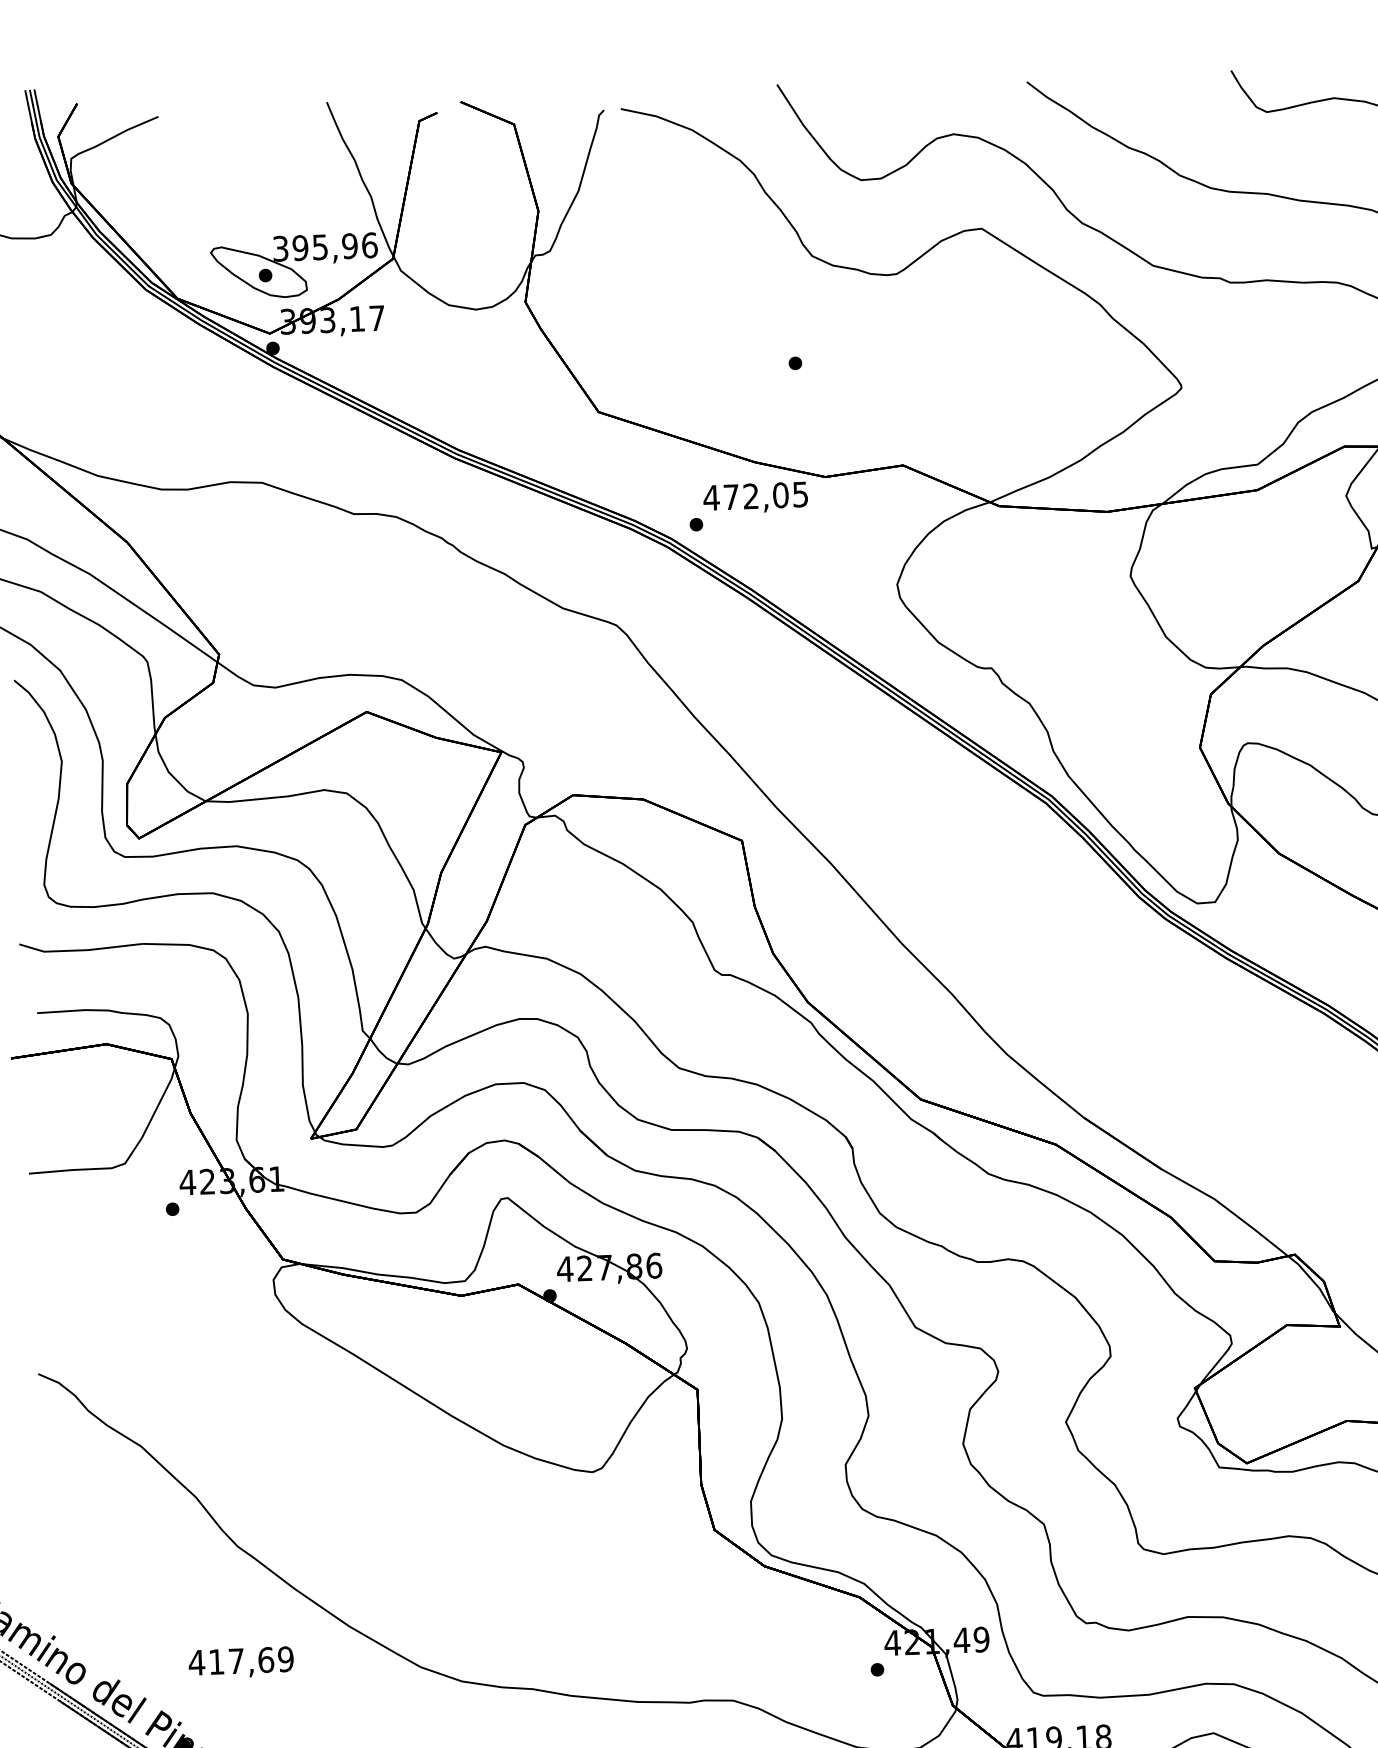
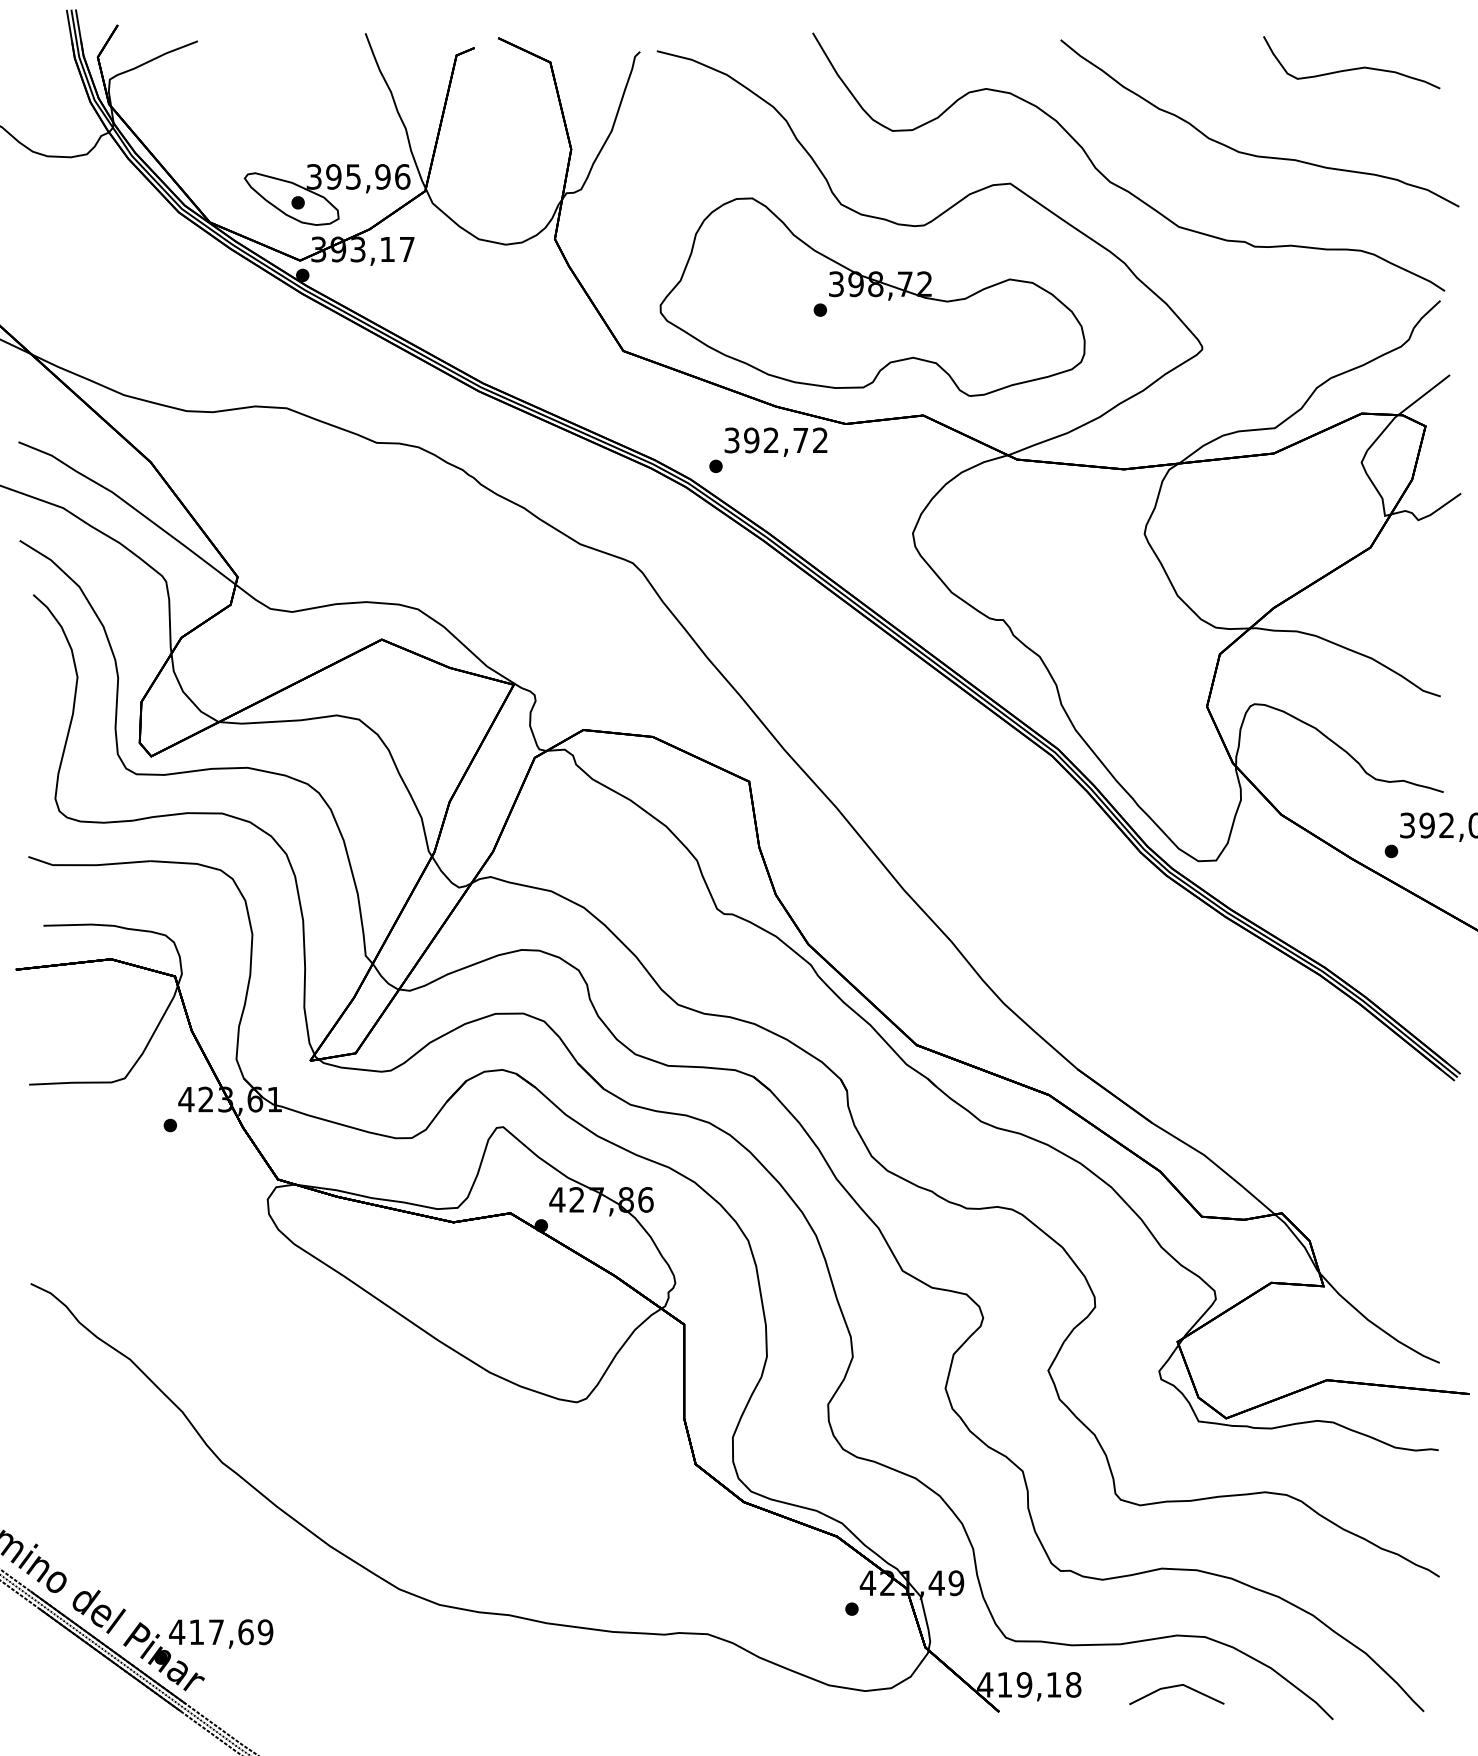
part: (847, 347) -> (872, 296), added
text: (755, 496) -> (775, 440), 472,05 -> 392,72
text: (241, 1662) -> (221, 1633), moved

